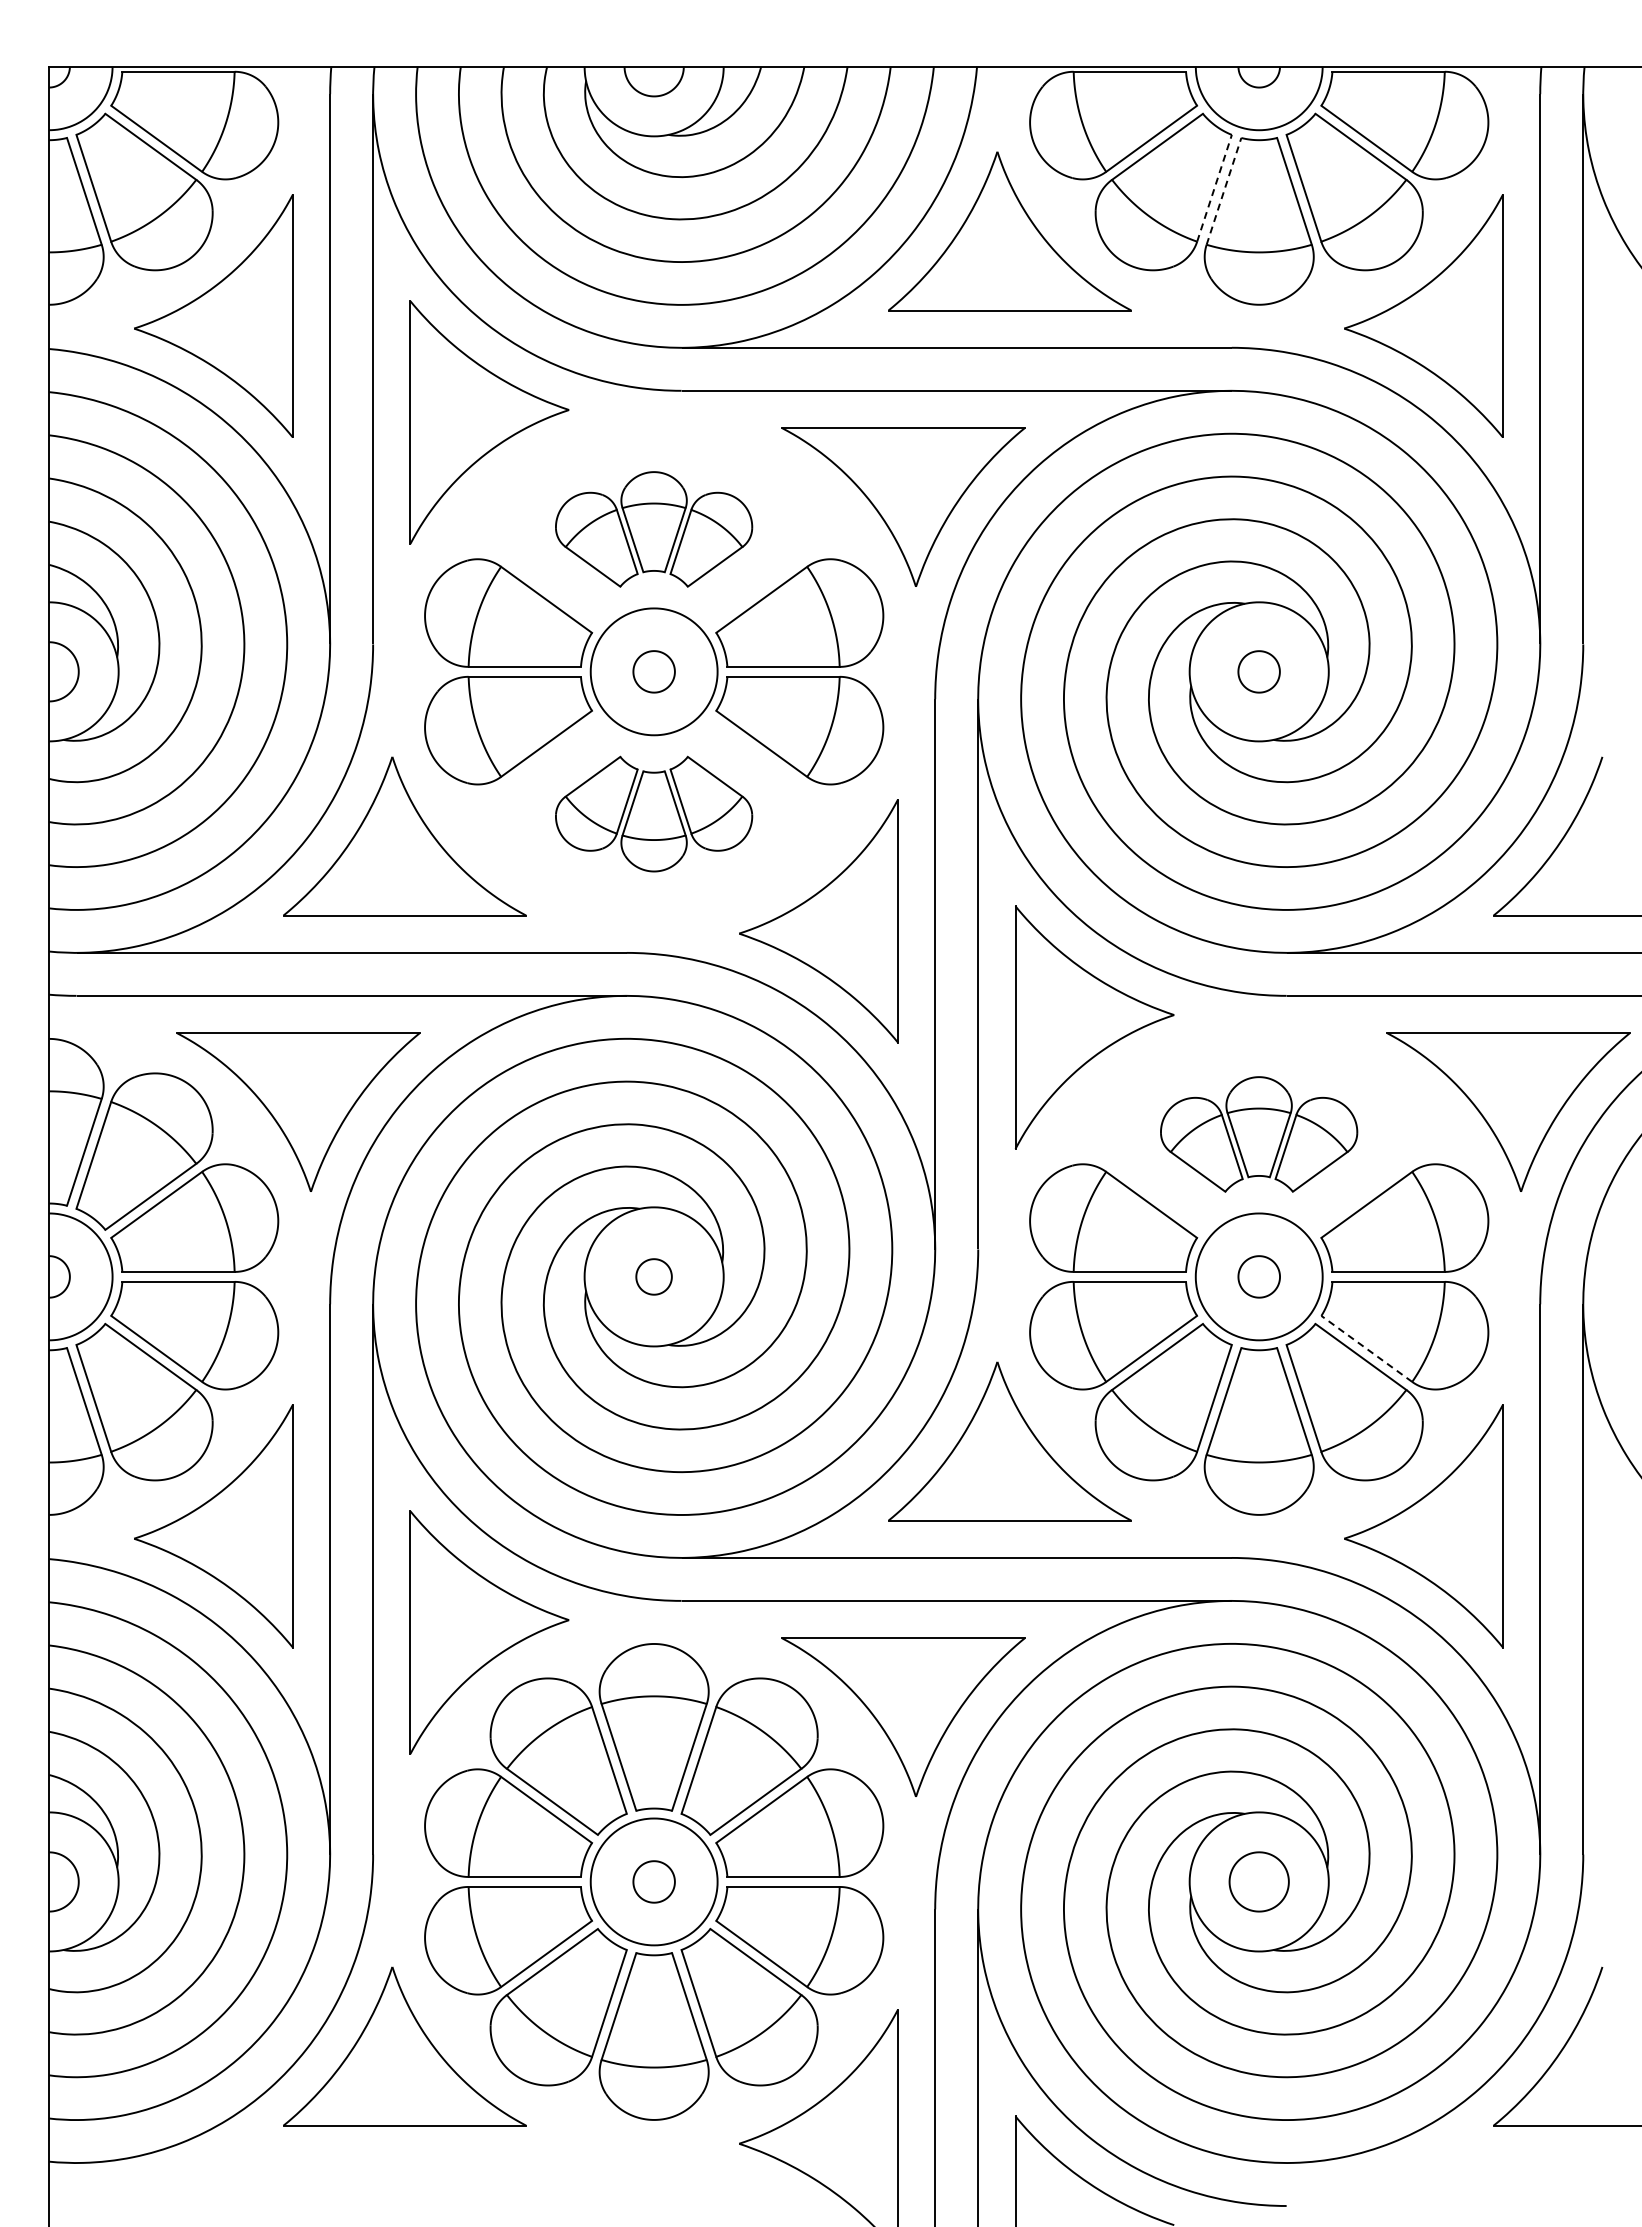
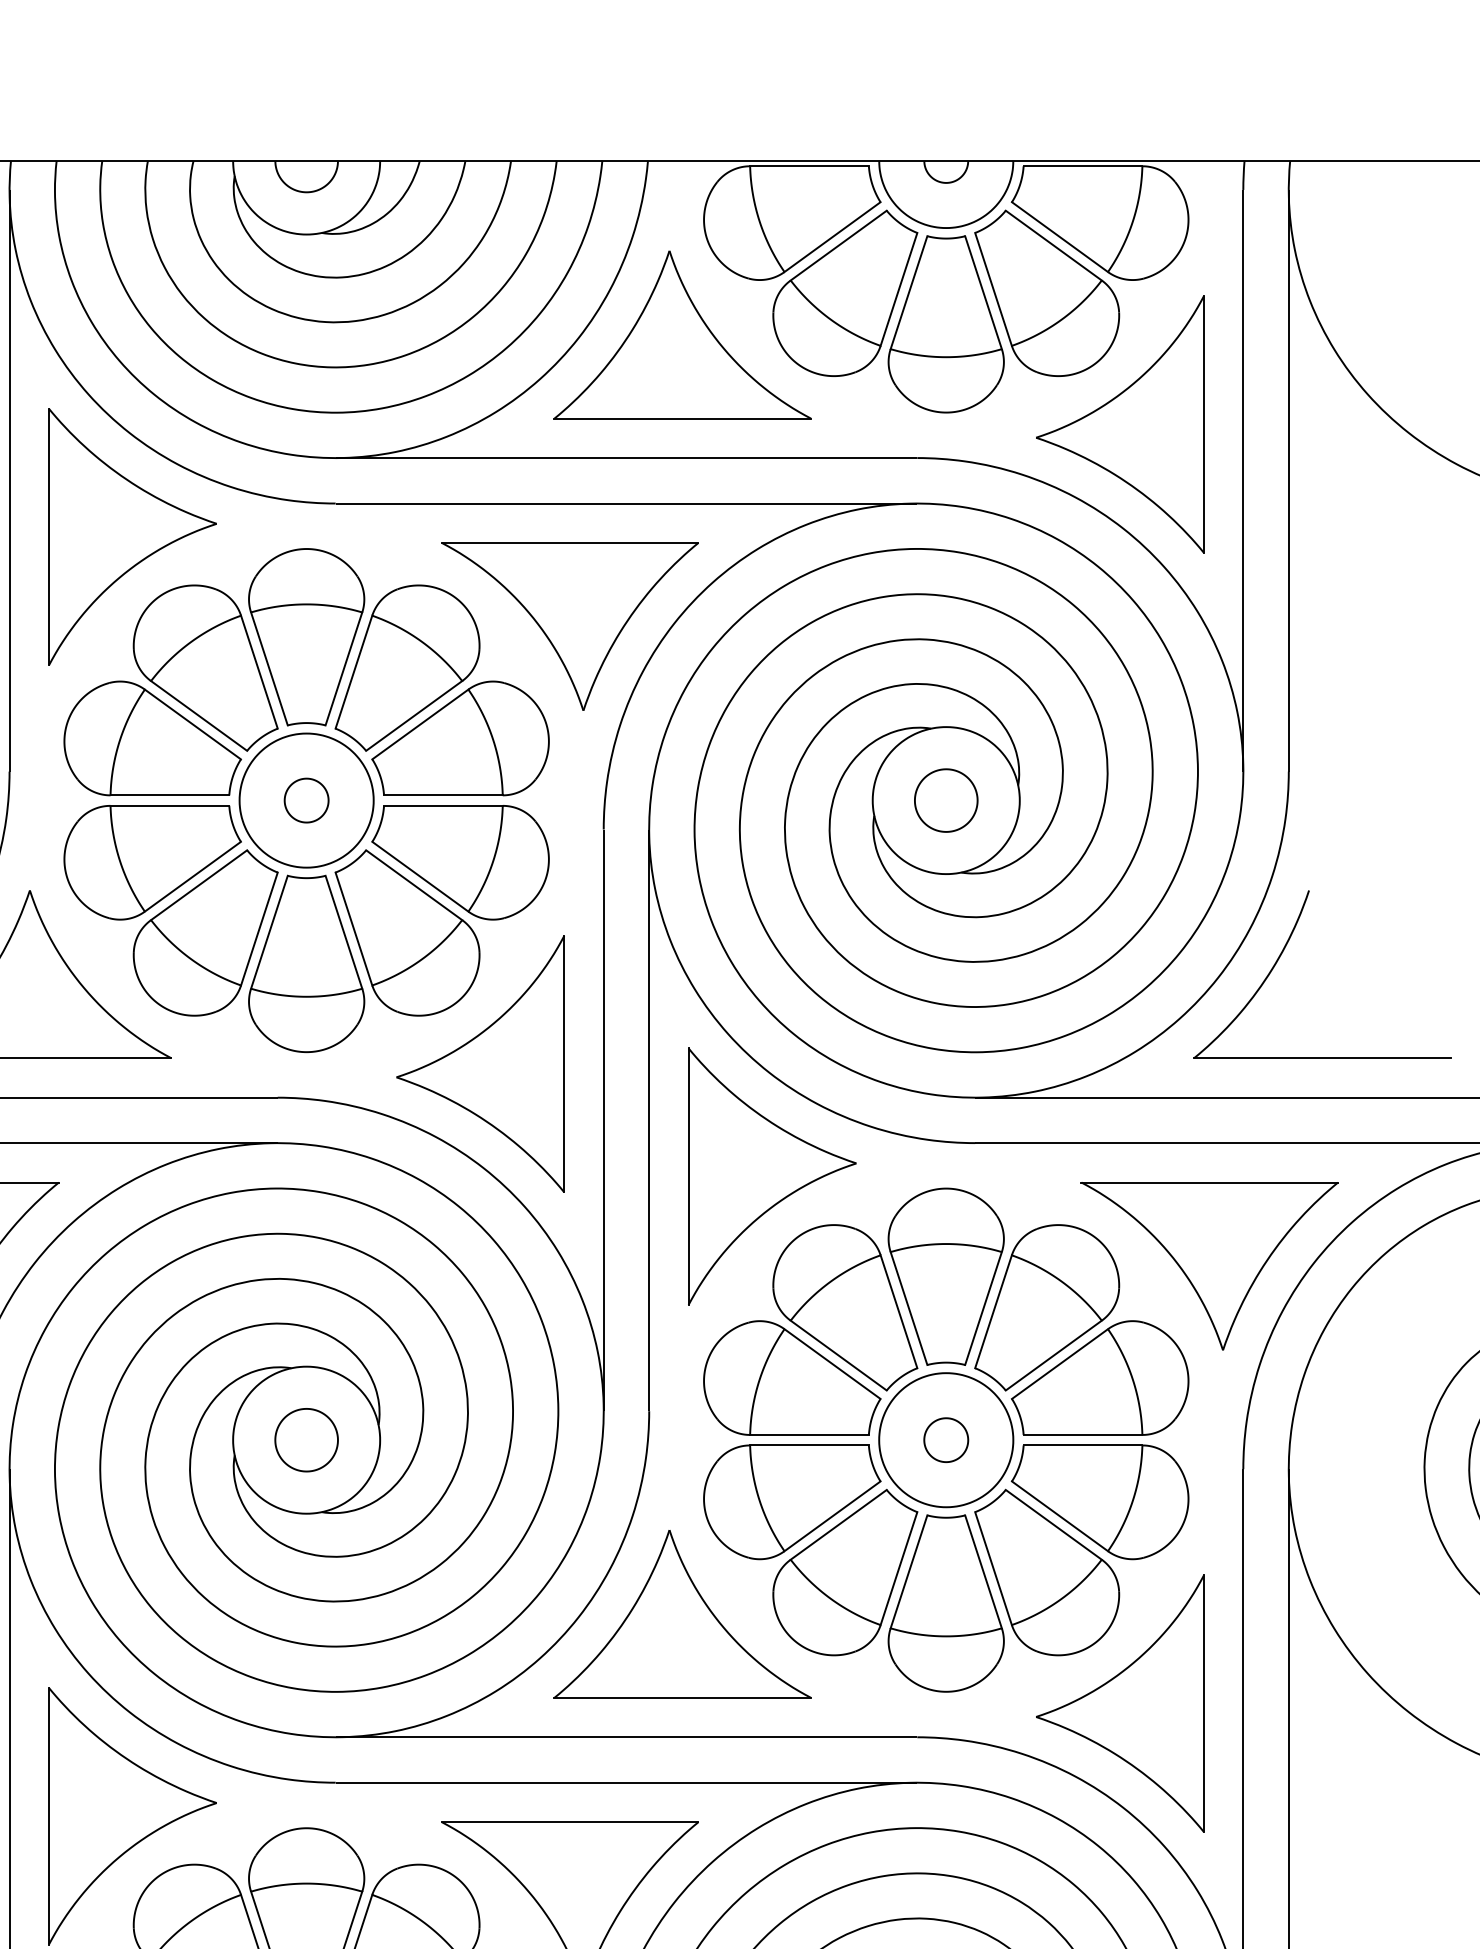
line: (1214, 187) -> (898, 288), dashed -> solid
line: (1224, 190) -> (909, 291), dashed -> solid
part: (653, 529) -> (305, 650), size x1.67
part: (1258, 671) -> (945, 800), size x1.43
part: (653, 813) -> (305, 950), size x1.67
part: (1258, 1134) -> (945, 1289), size x1.67
part: (653, 1276) -> (305, 1439), size x1.67
line: (1366, 1348) -> (1059, 1515), dashed -> solid

